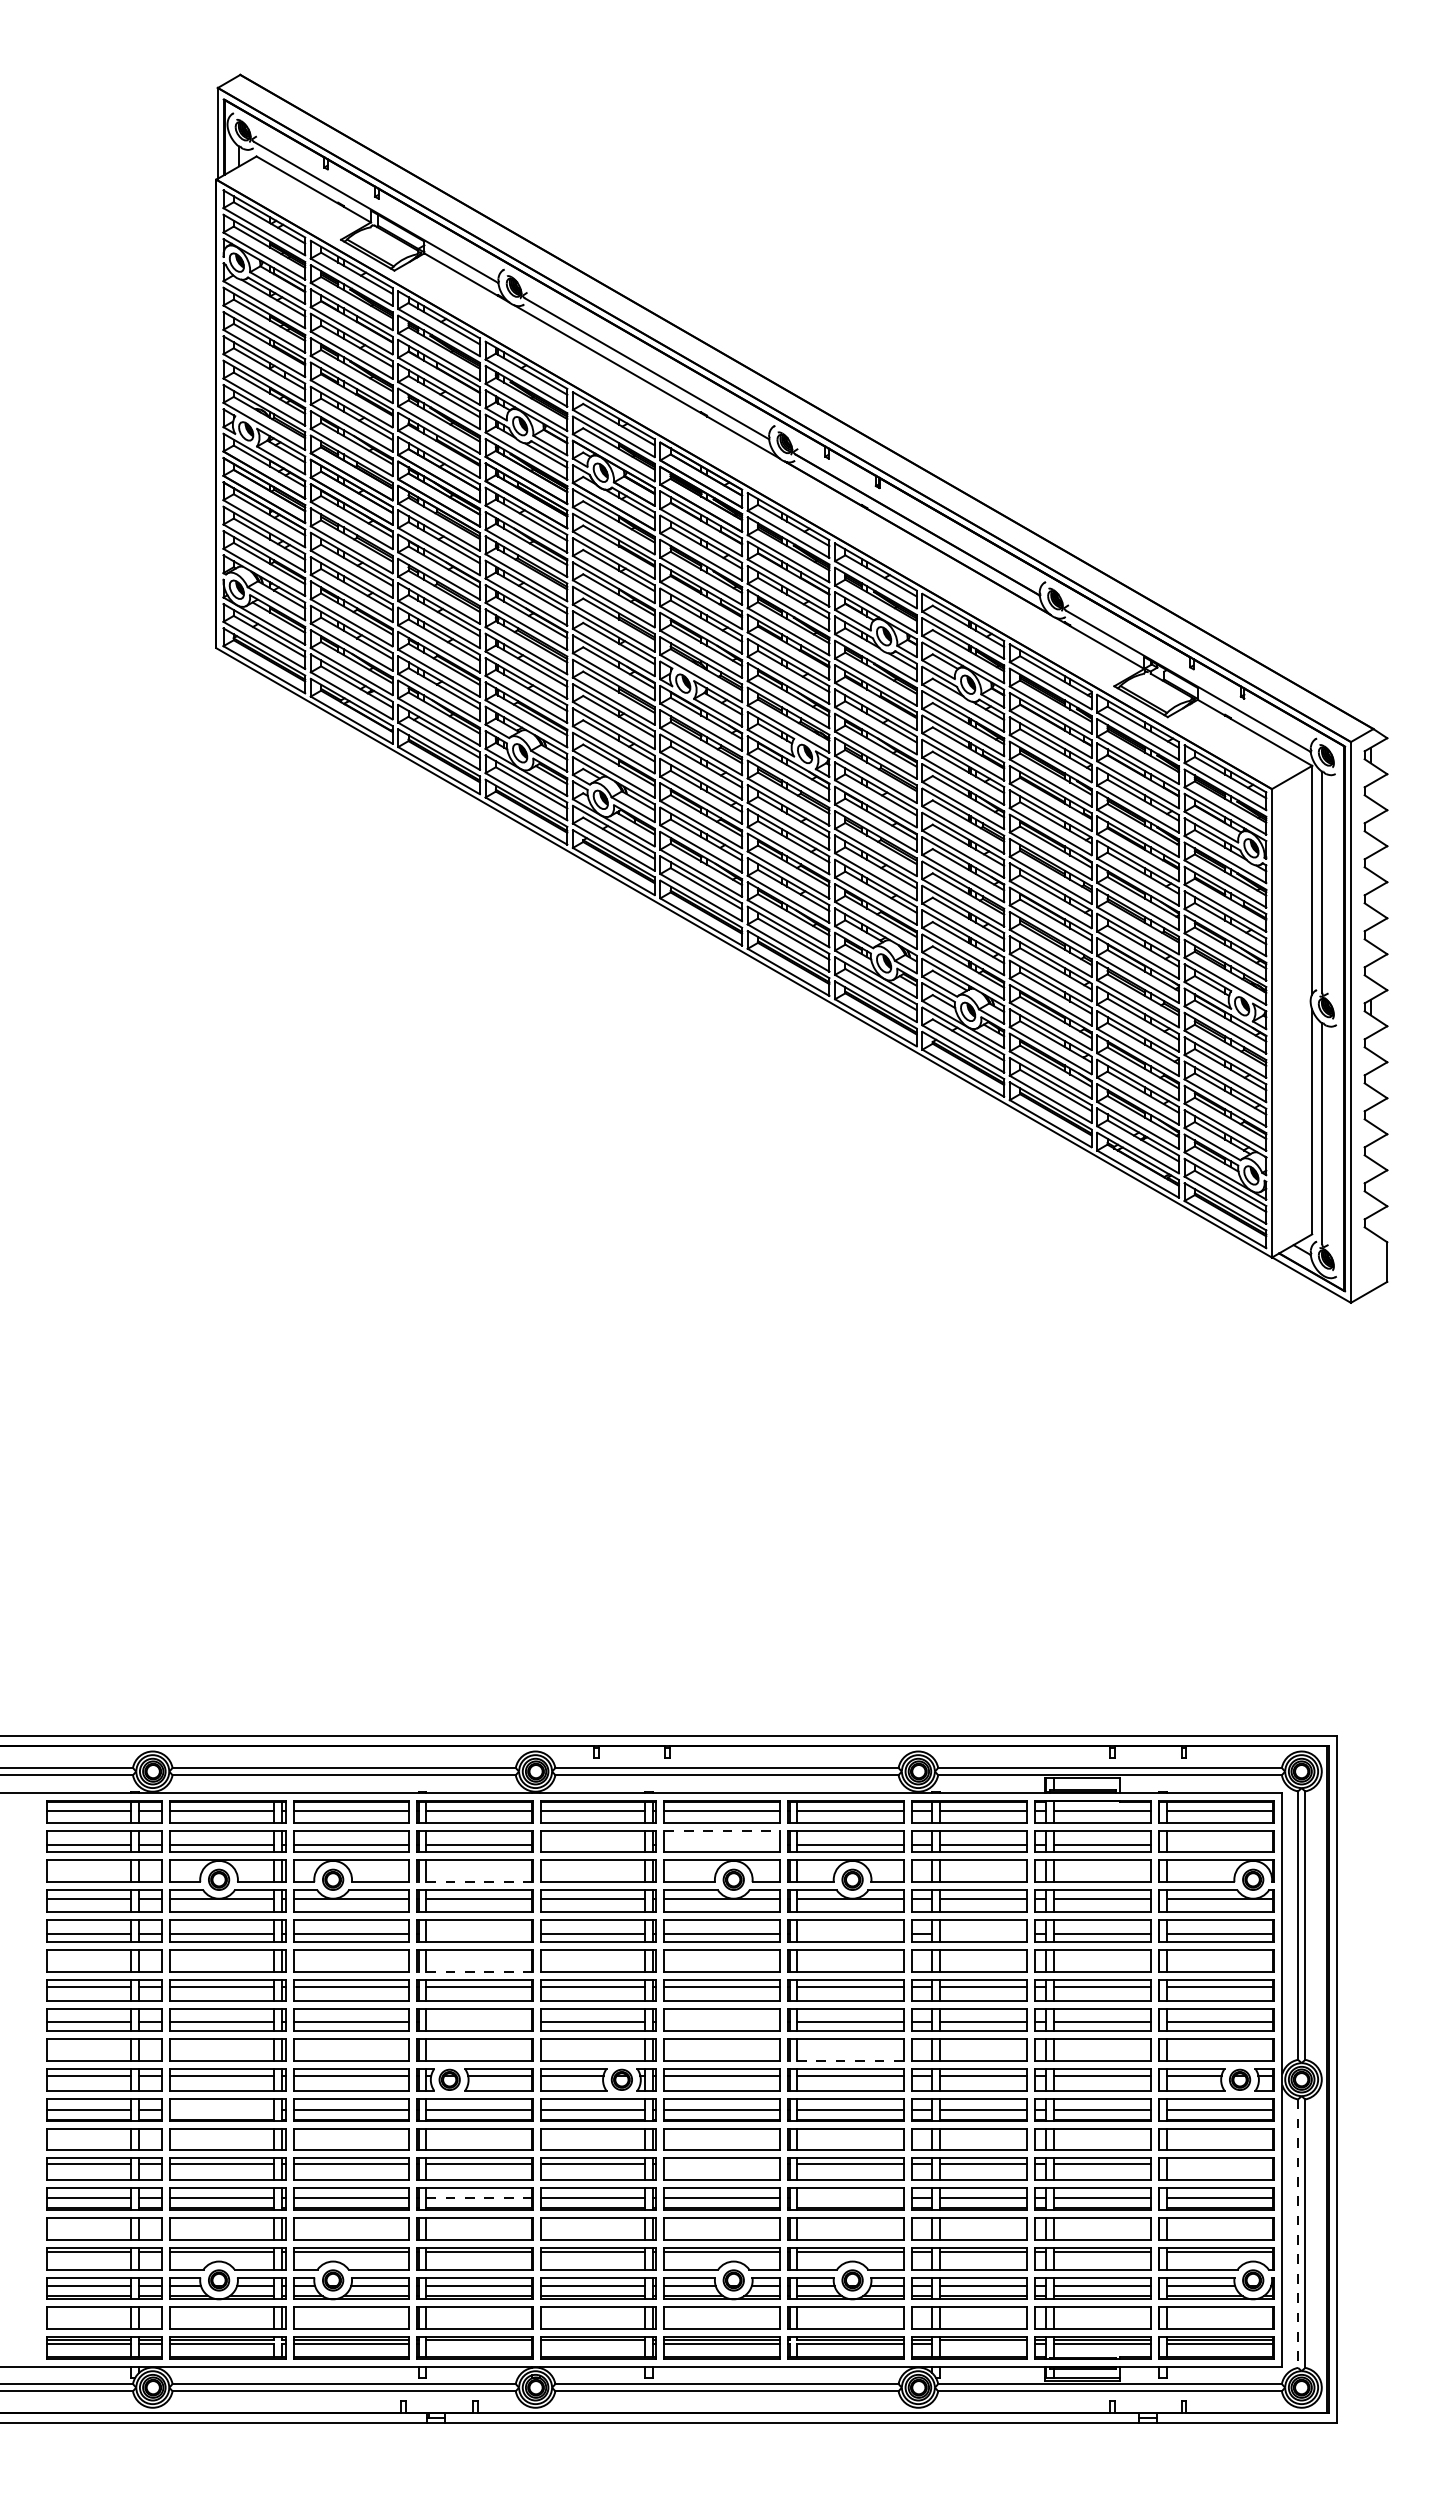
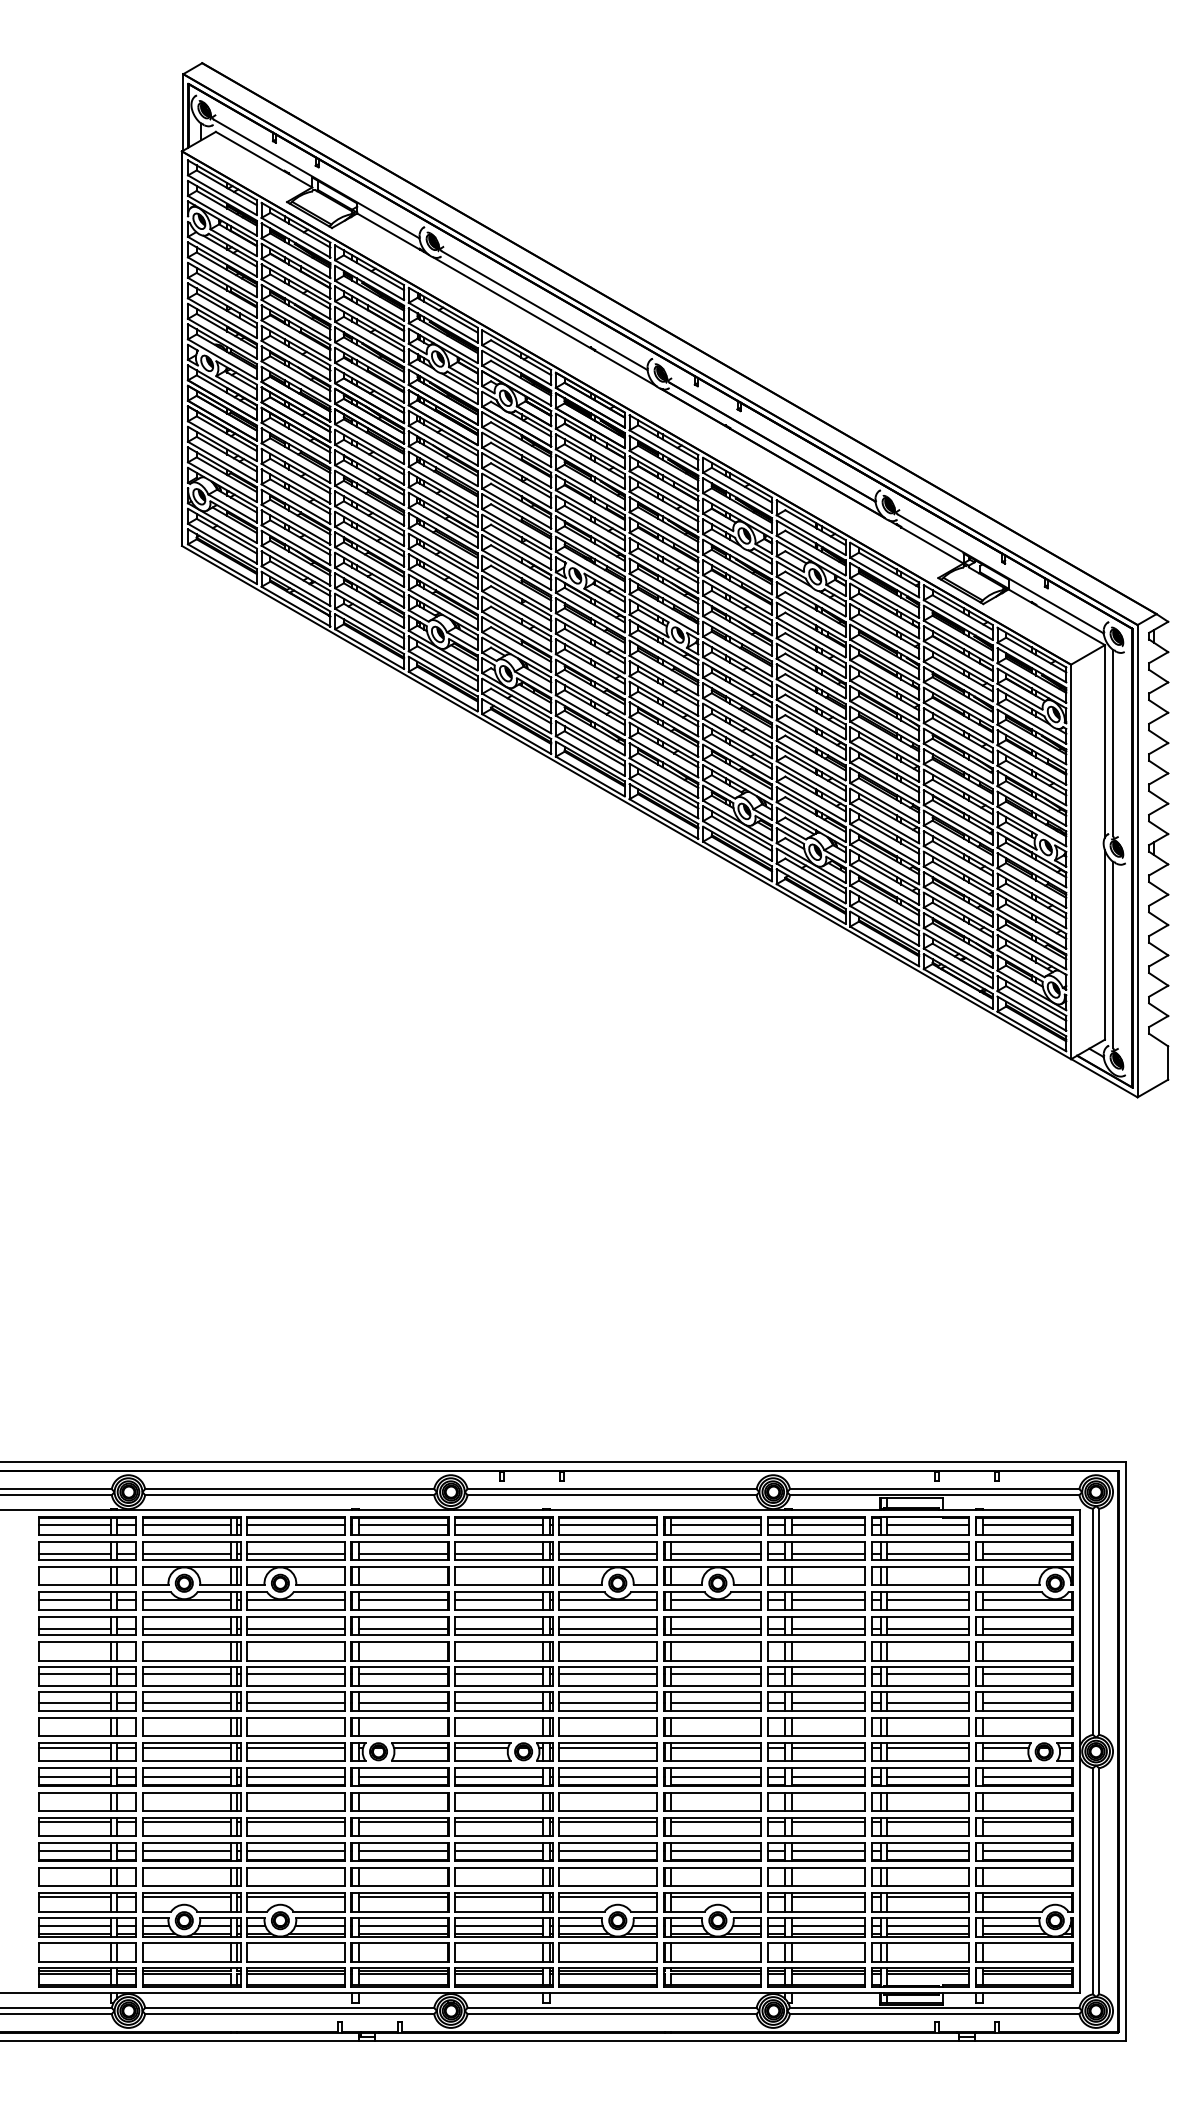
line: (722, 1830) -> (608, 1541), dashed -> solid
line: (592, 1845) -> (498, 1554), added
line: (722, 1845) -> (608, 1554), added
line: (1219, 1845) -> (1026, 1554), added
line: (475, 1882) -> (400, 1585), dashed -> solid
line: (478, 1933) -> (402, 1628), added
line: (850, 1933) -> (716, 1628), added
line: (983, 1933) -> (828, 1628), added
line: (475, 1971) -> (400, 1660), dashed -> solid
line: (478, 2021) -> (402, 1702), added
line: (722, 2021) -> (608, 1702), added
line: (845, 2061) -> (711, 1736), dashed -> solid
line: (222, 2110) -> (187, 1777), added
line: (722, 2163) -> (608, 1822), added
line: (1219, 2163) -> (1026, 1822), added
line: (479, 2198) -> (403, 1851), dashed -> solid
line: (850, 2198) -> (716, 1851), added
line: (1298, 2234) -> (1093, 1881), dashed -> solid
line: (478, 2344) -> (402, 1974), added
line: (592, 2344) -> (498, 1974), added
line: (983, 2344) -> (828, 1974), added

